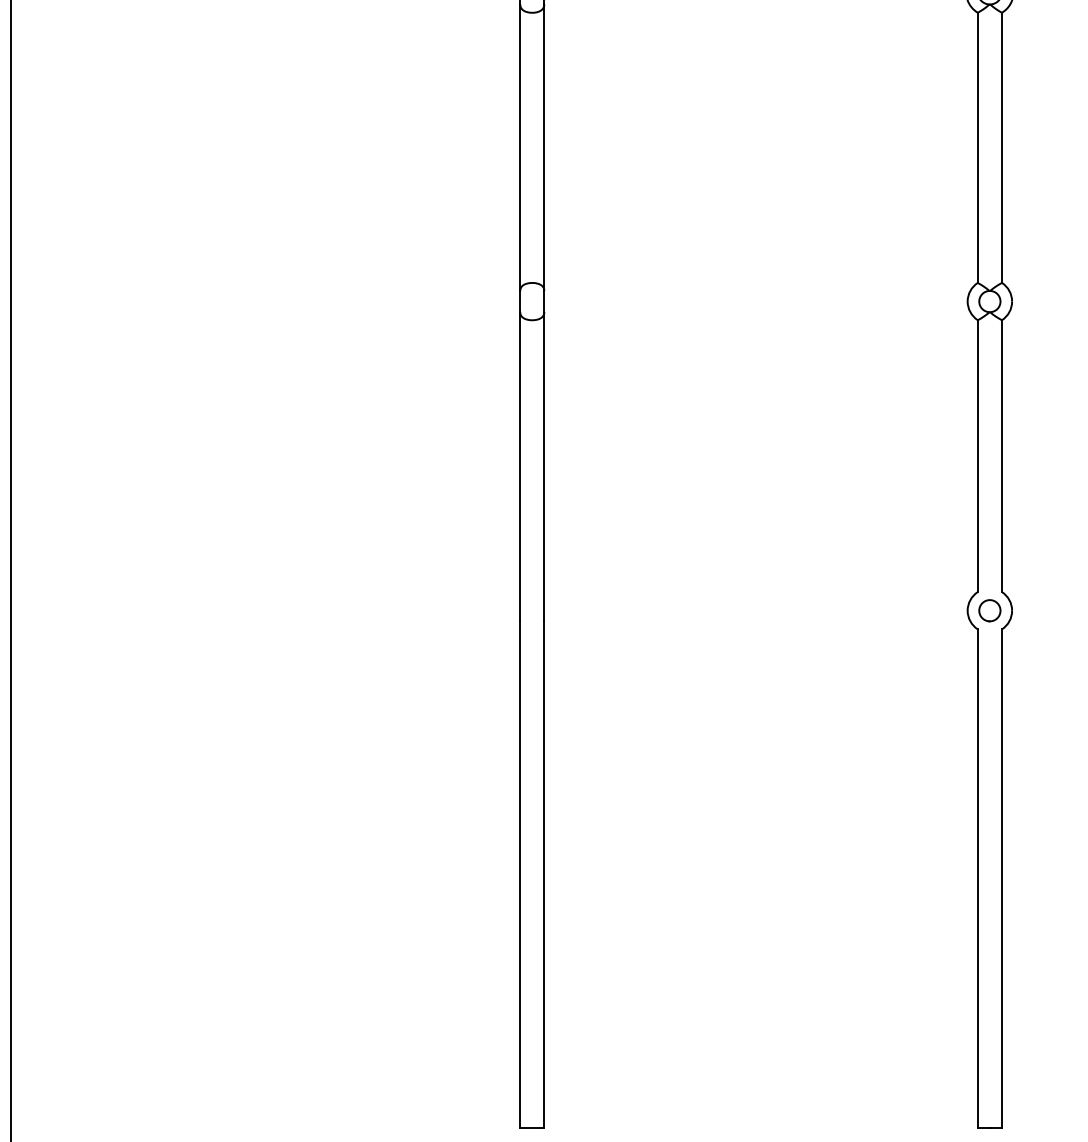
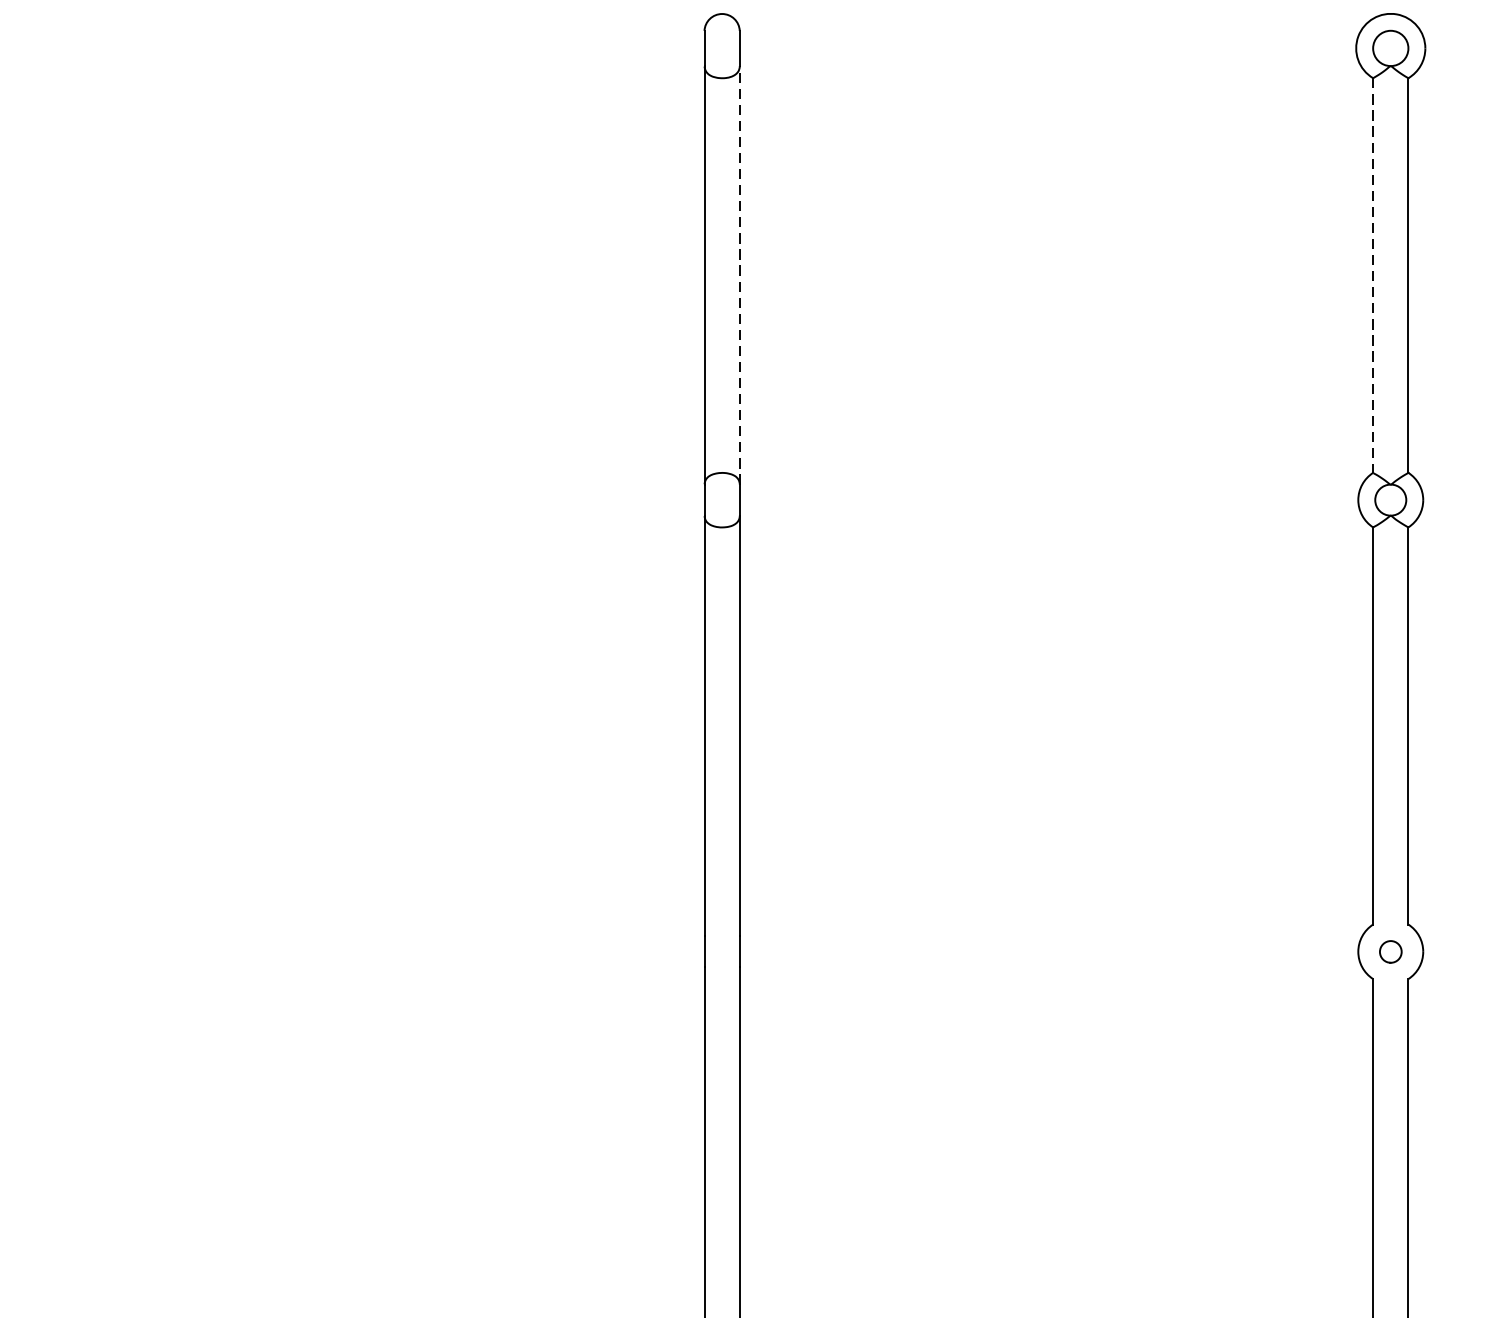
line: (544, 147) -> (740, 275), solid -> dashed
line: (977, 148) -> (1372, 276), solid -> dashed
circle: (989, 610) -> (1390, 951), size x0.7

